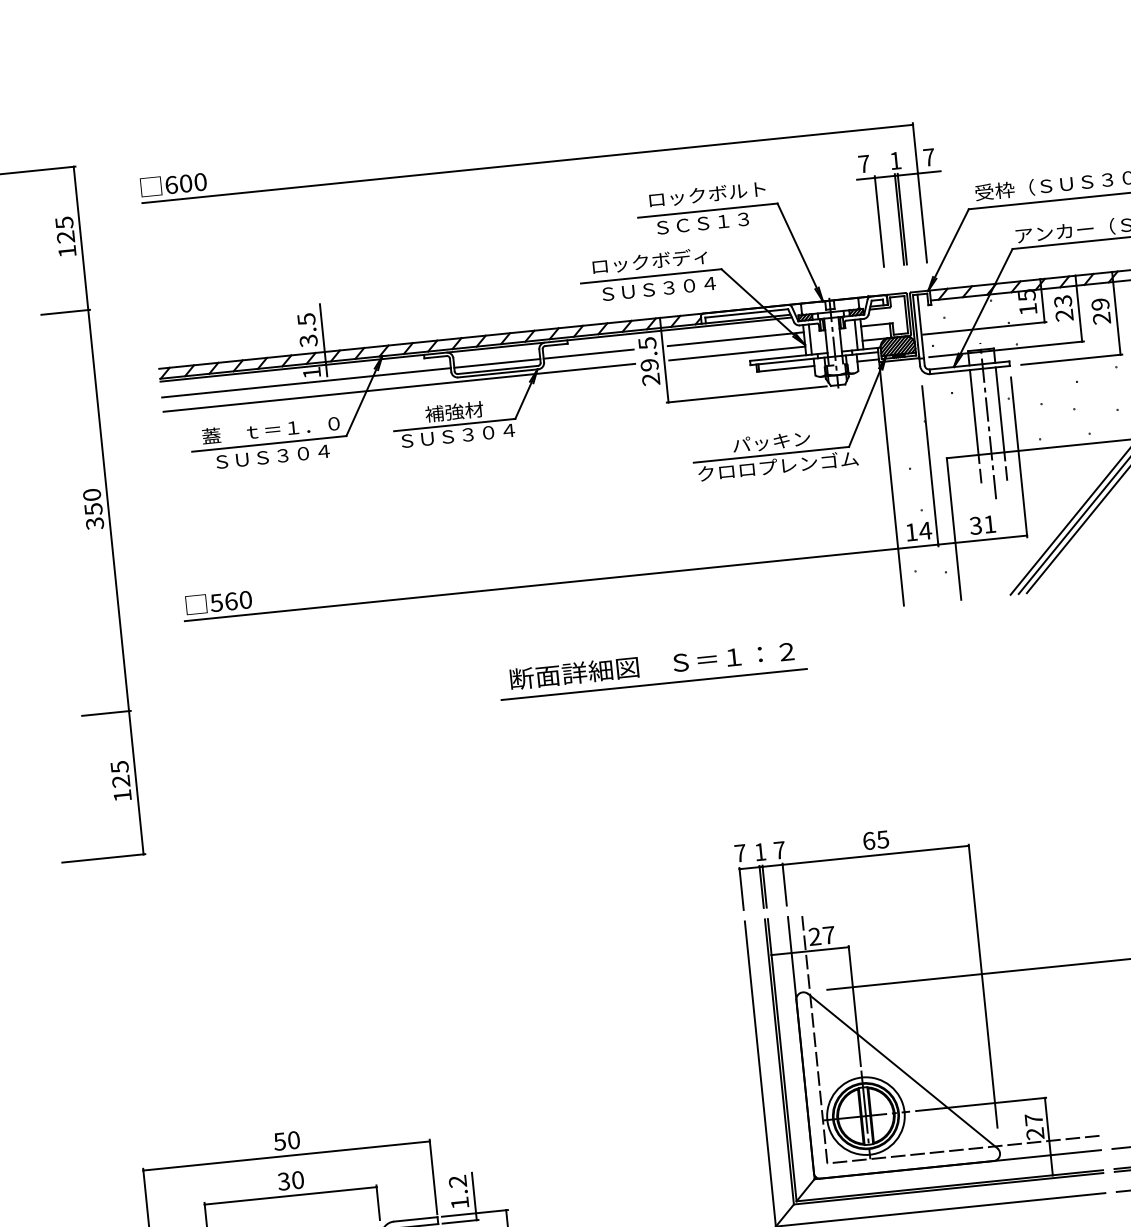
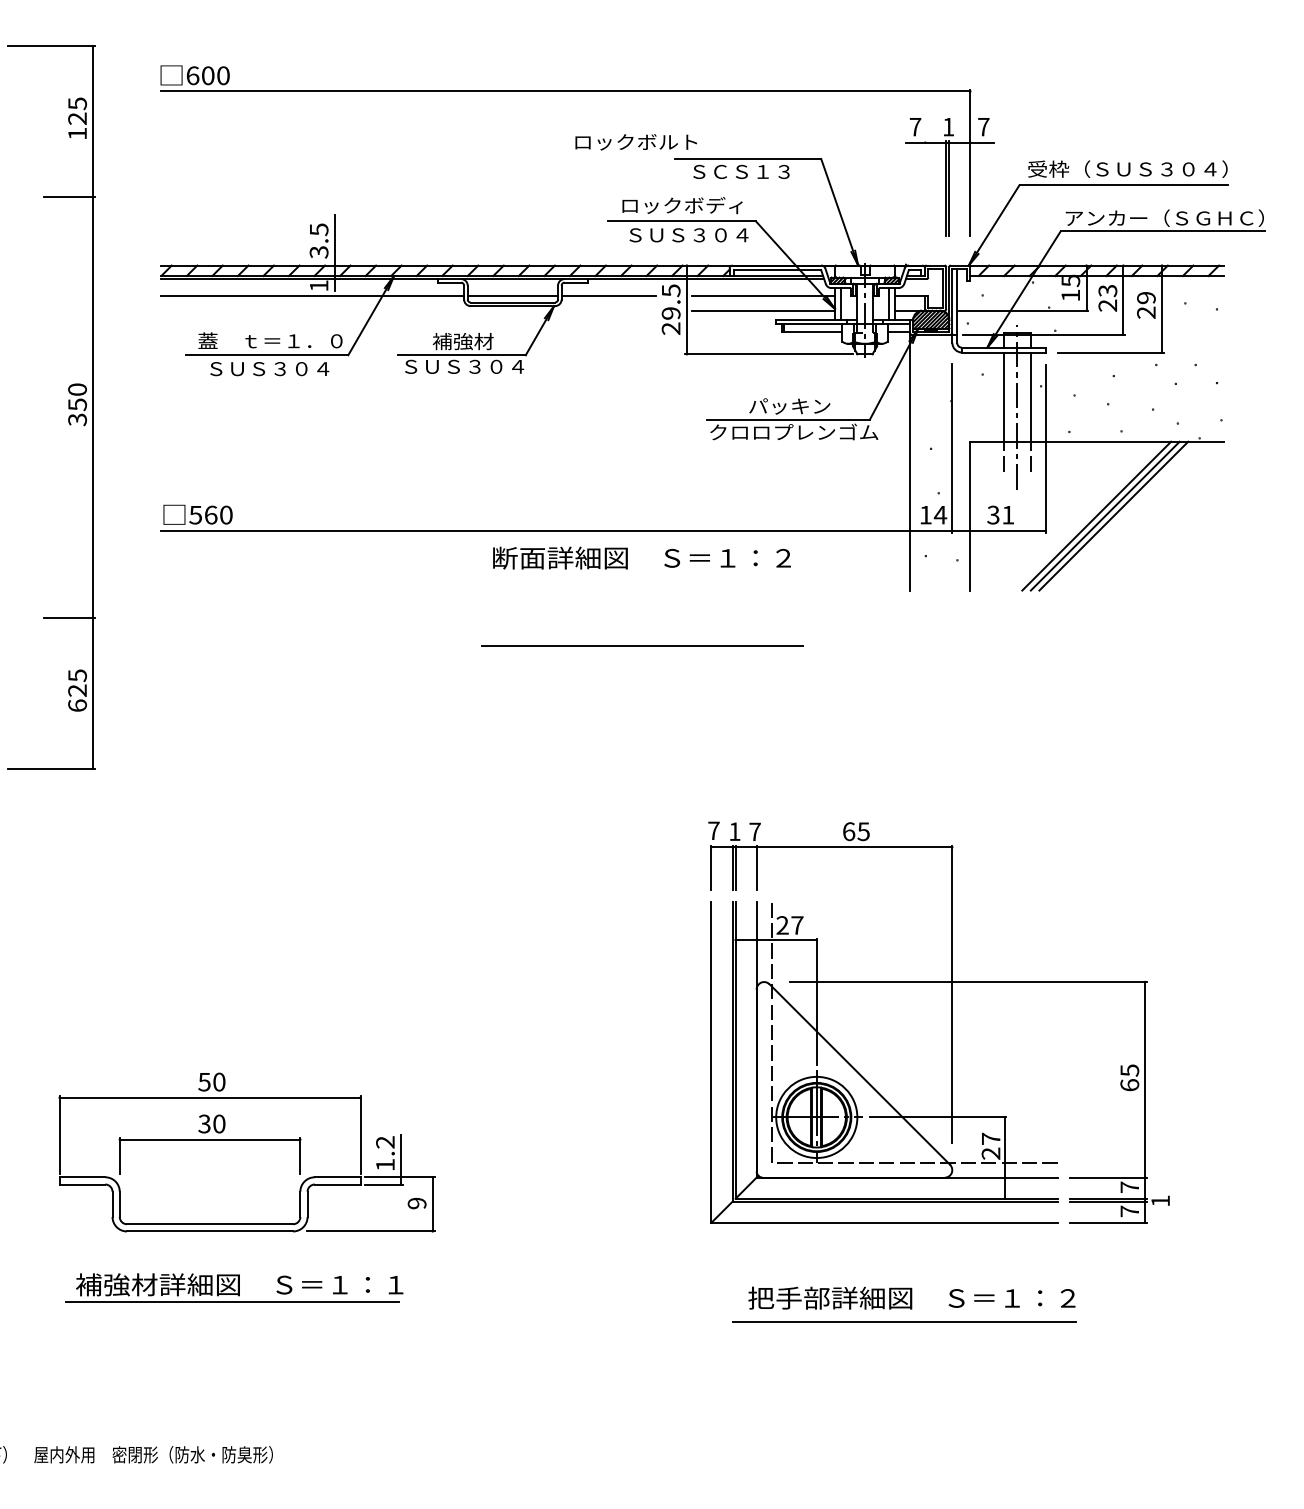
text: (706, 194) -> (635, 142), moved
line: (879, 221) -> (925, 188), removed
line: (399, 387) -> (408, 310), removed
text: (651, 664) -> (641, 557), moved
text: (122, 795) -> (77, 705), 125 -> 625

